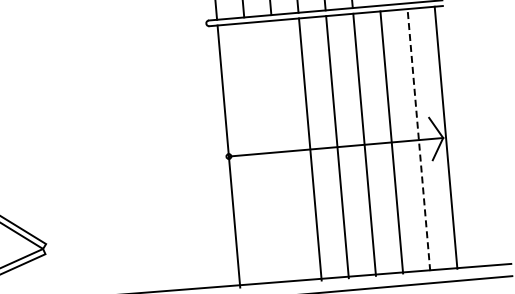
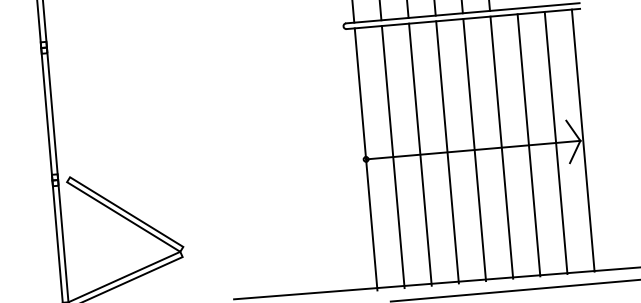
line: (419, 139) -> (556, 142), dashed -> solid
line: (283, 151) -> (420, 154), added
line: (255, 154) -> (392, 157), added

